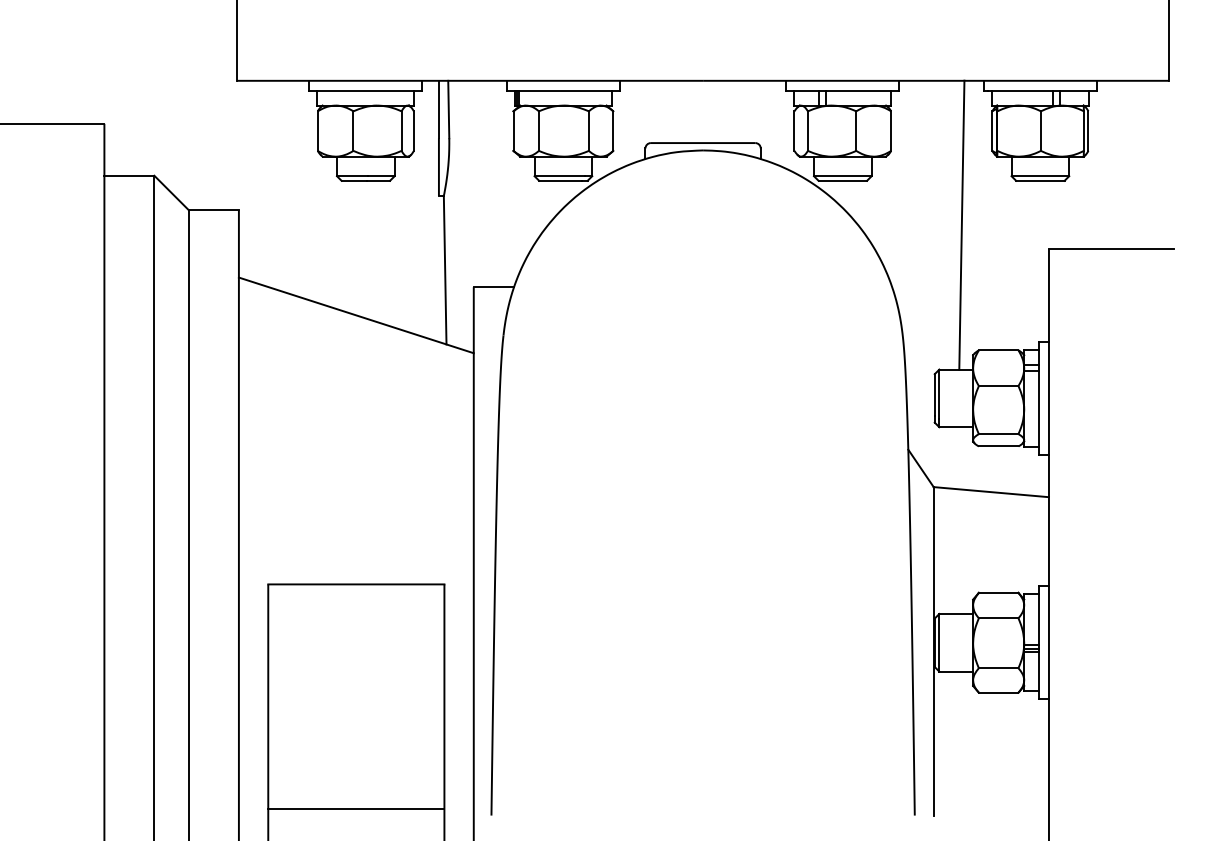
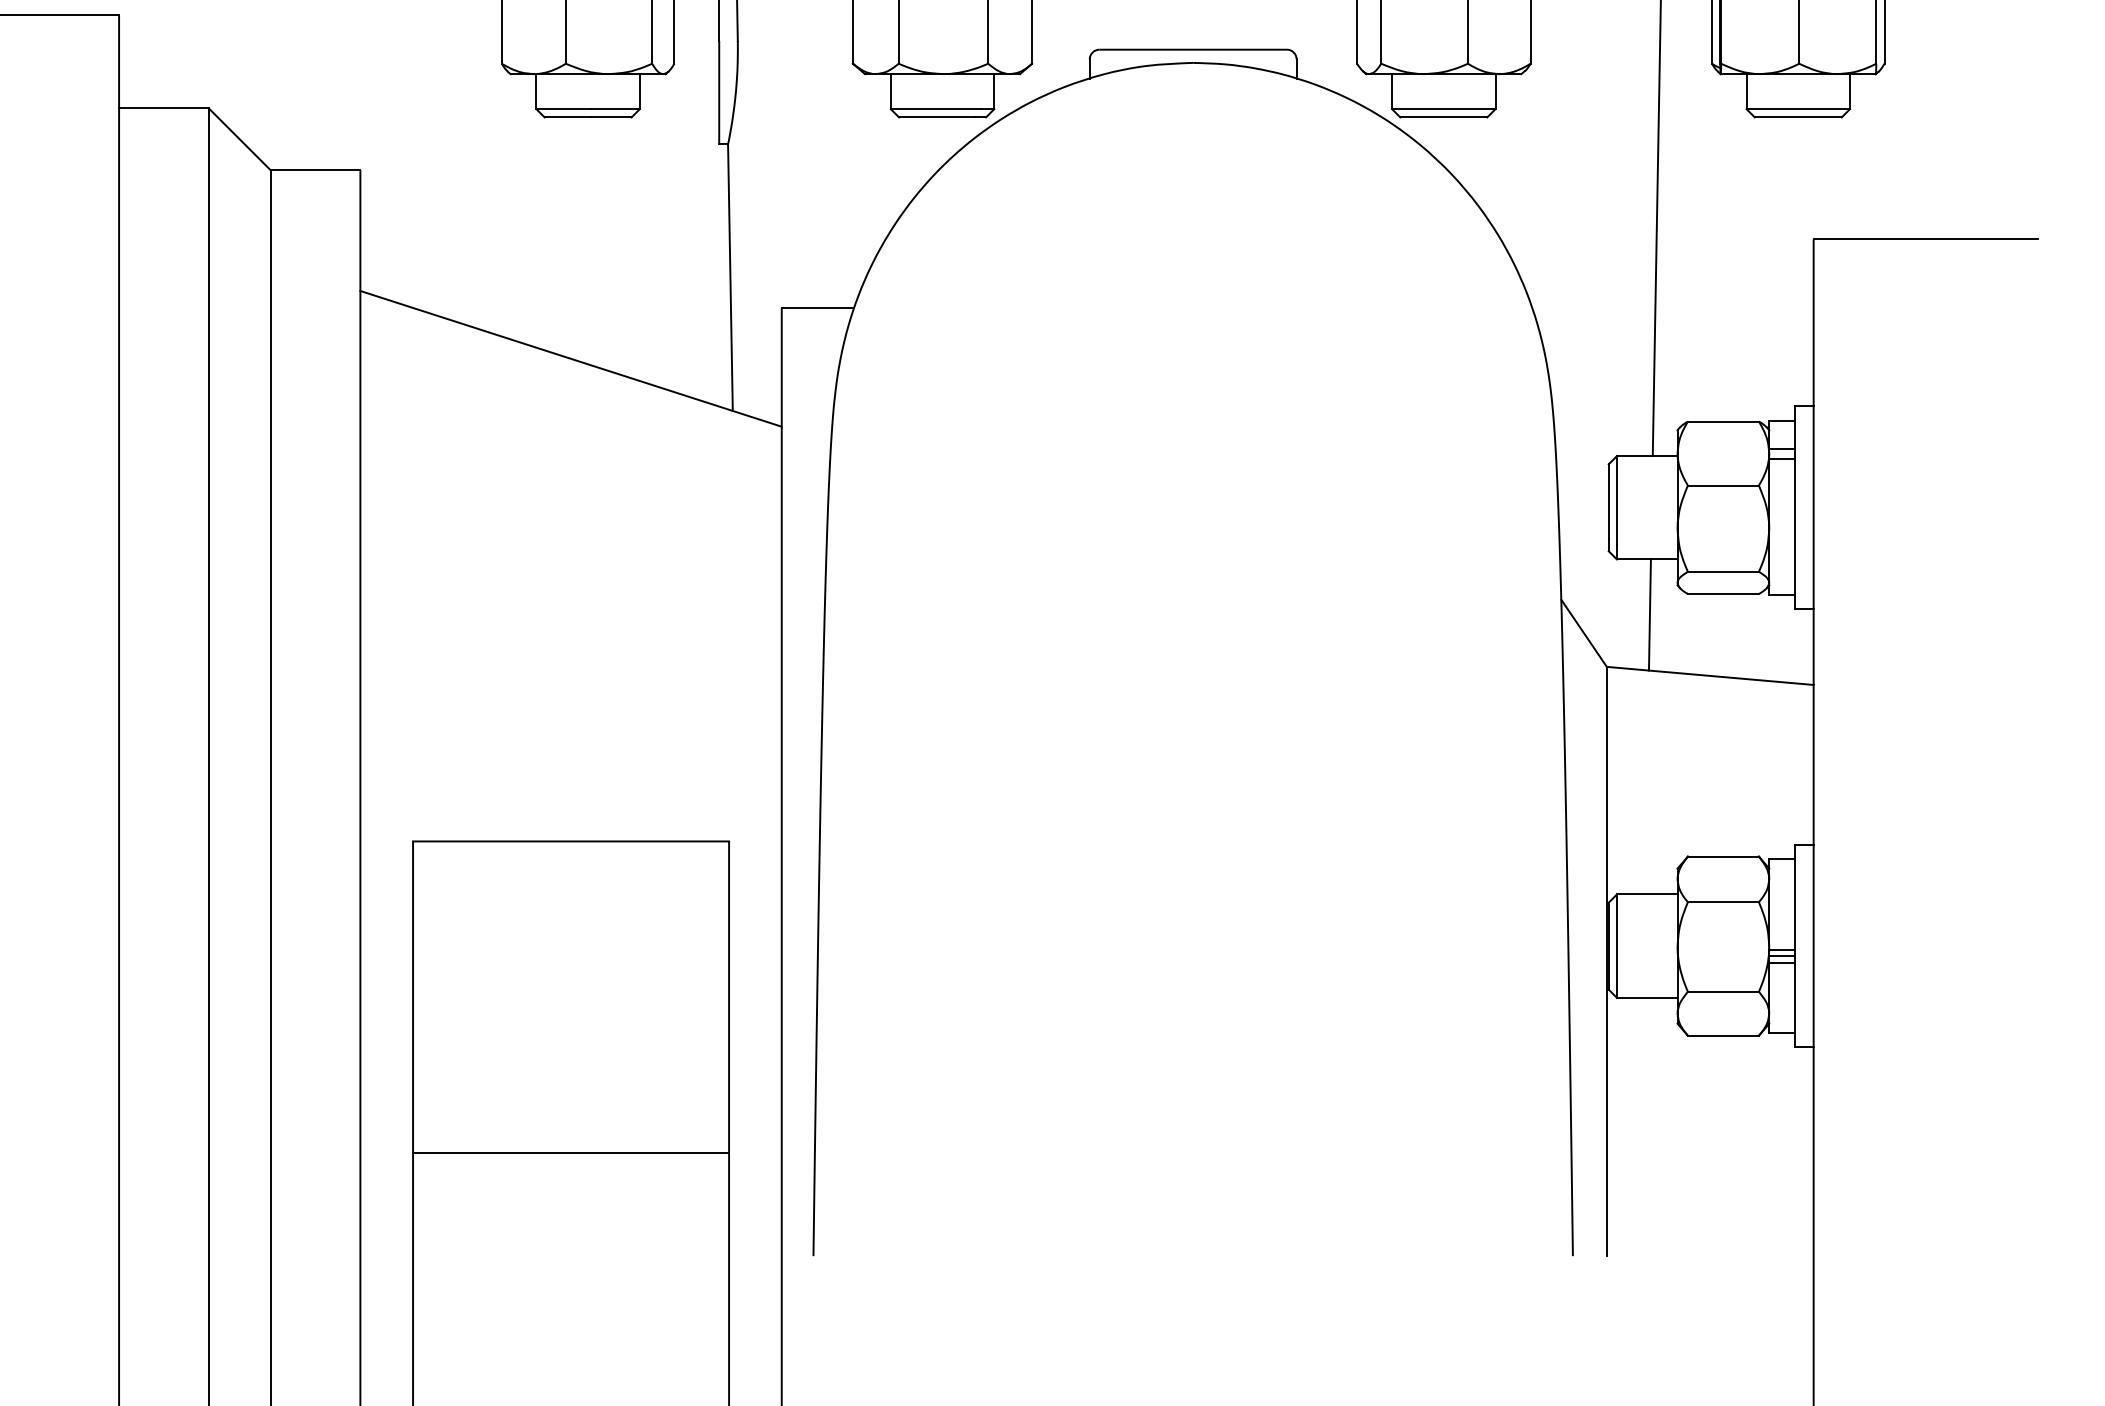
line: (957, 458) -> (1649, 615), added
line: (356, 808) -> (571, 1151), moved

